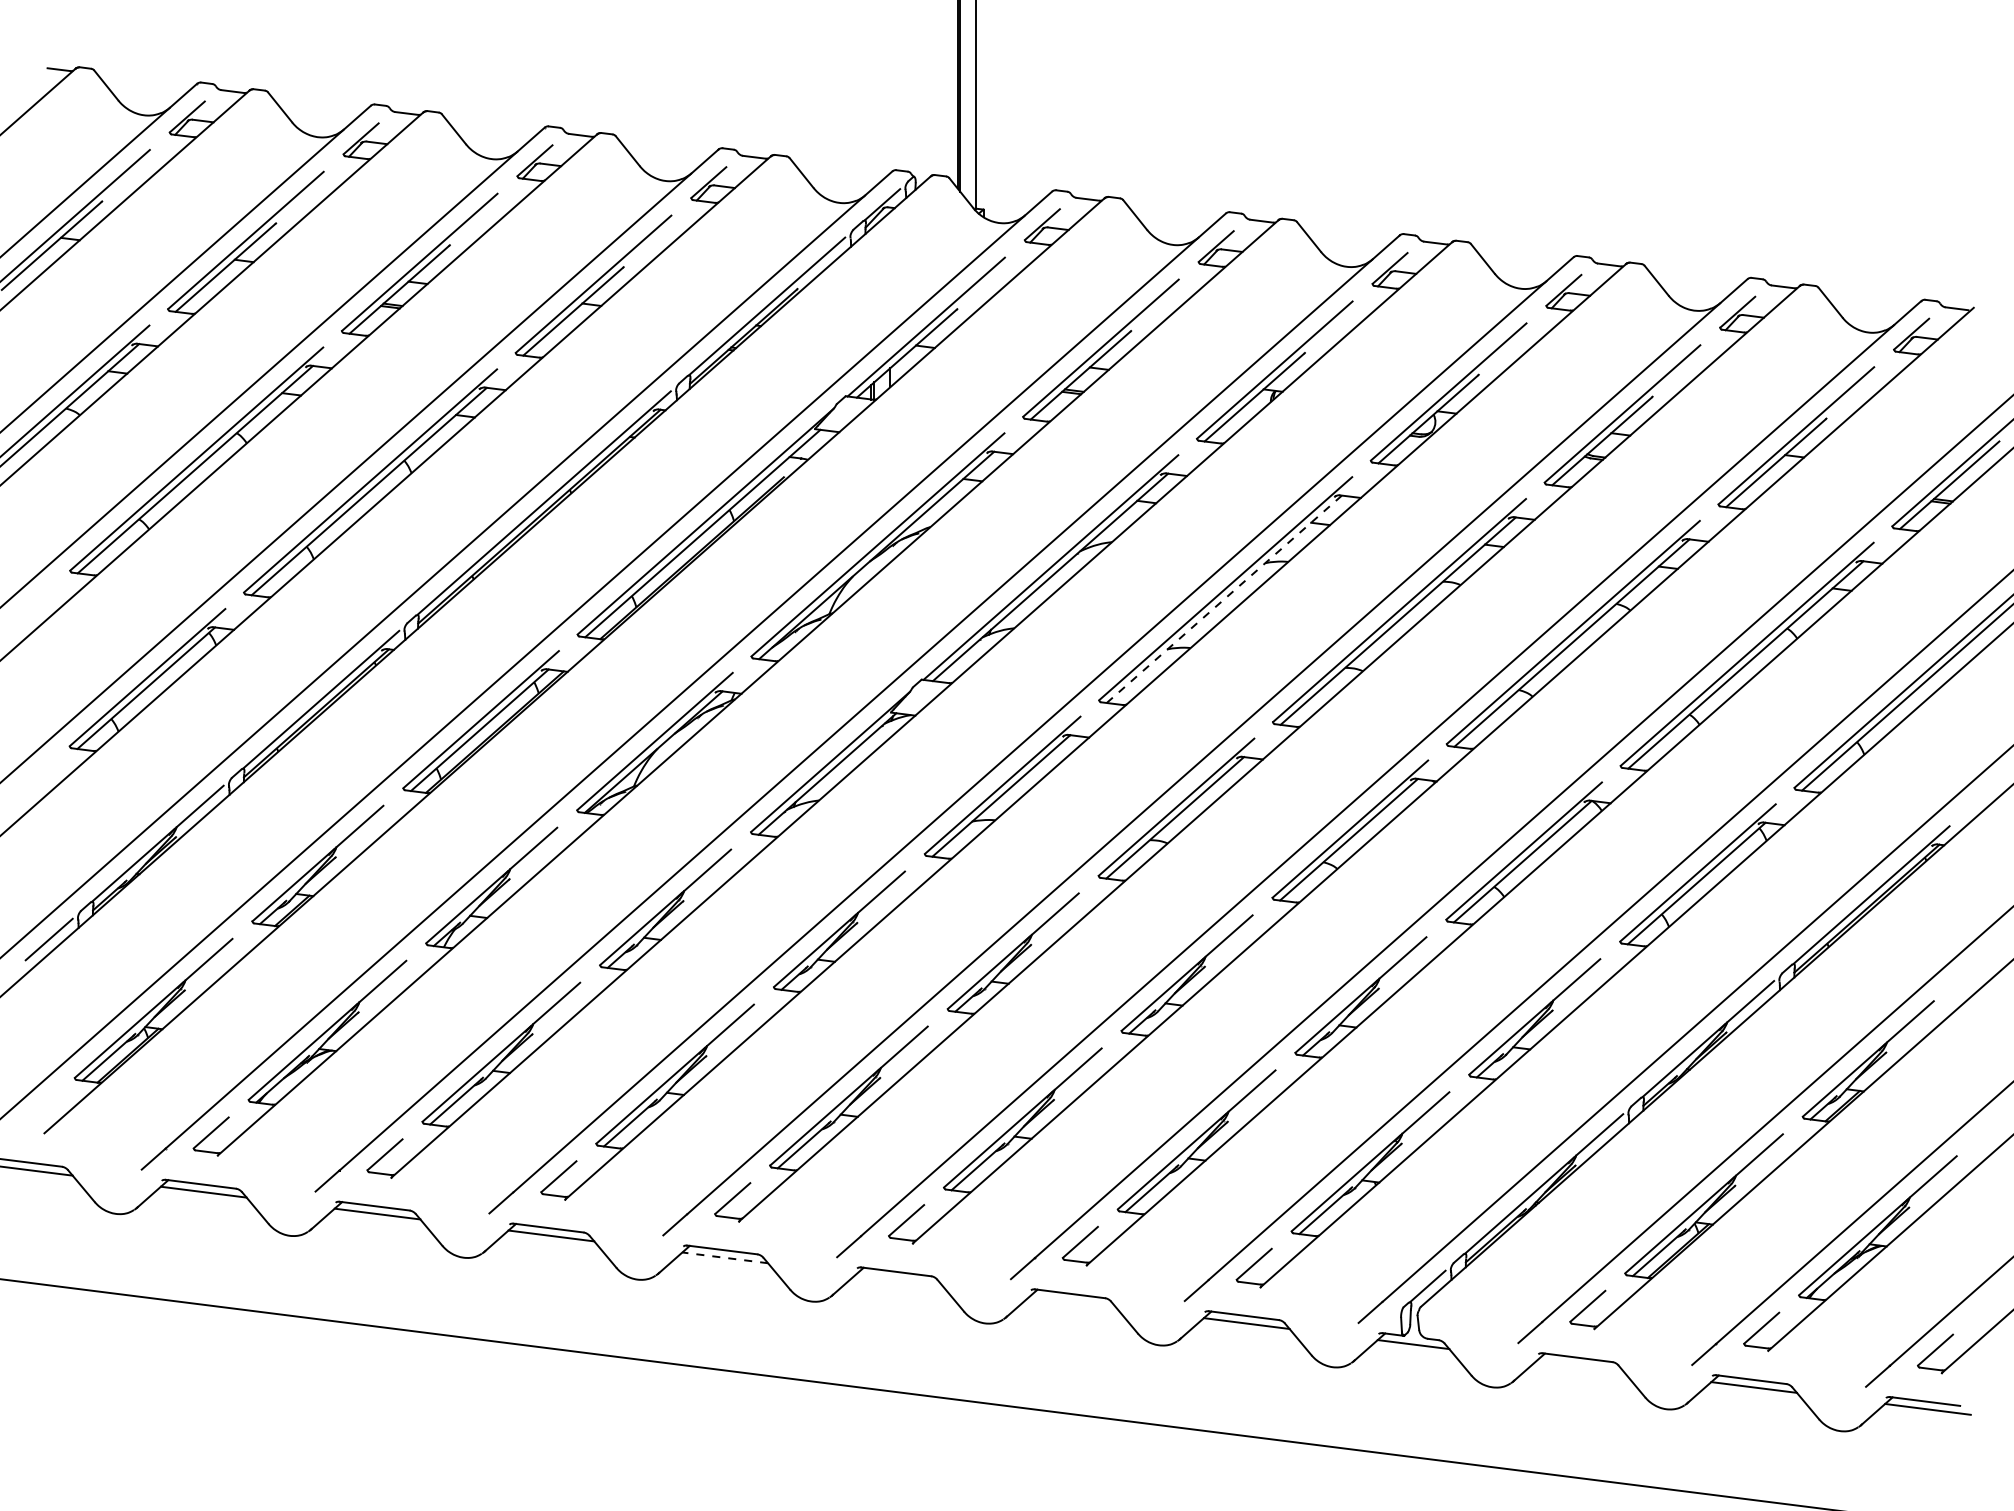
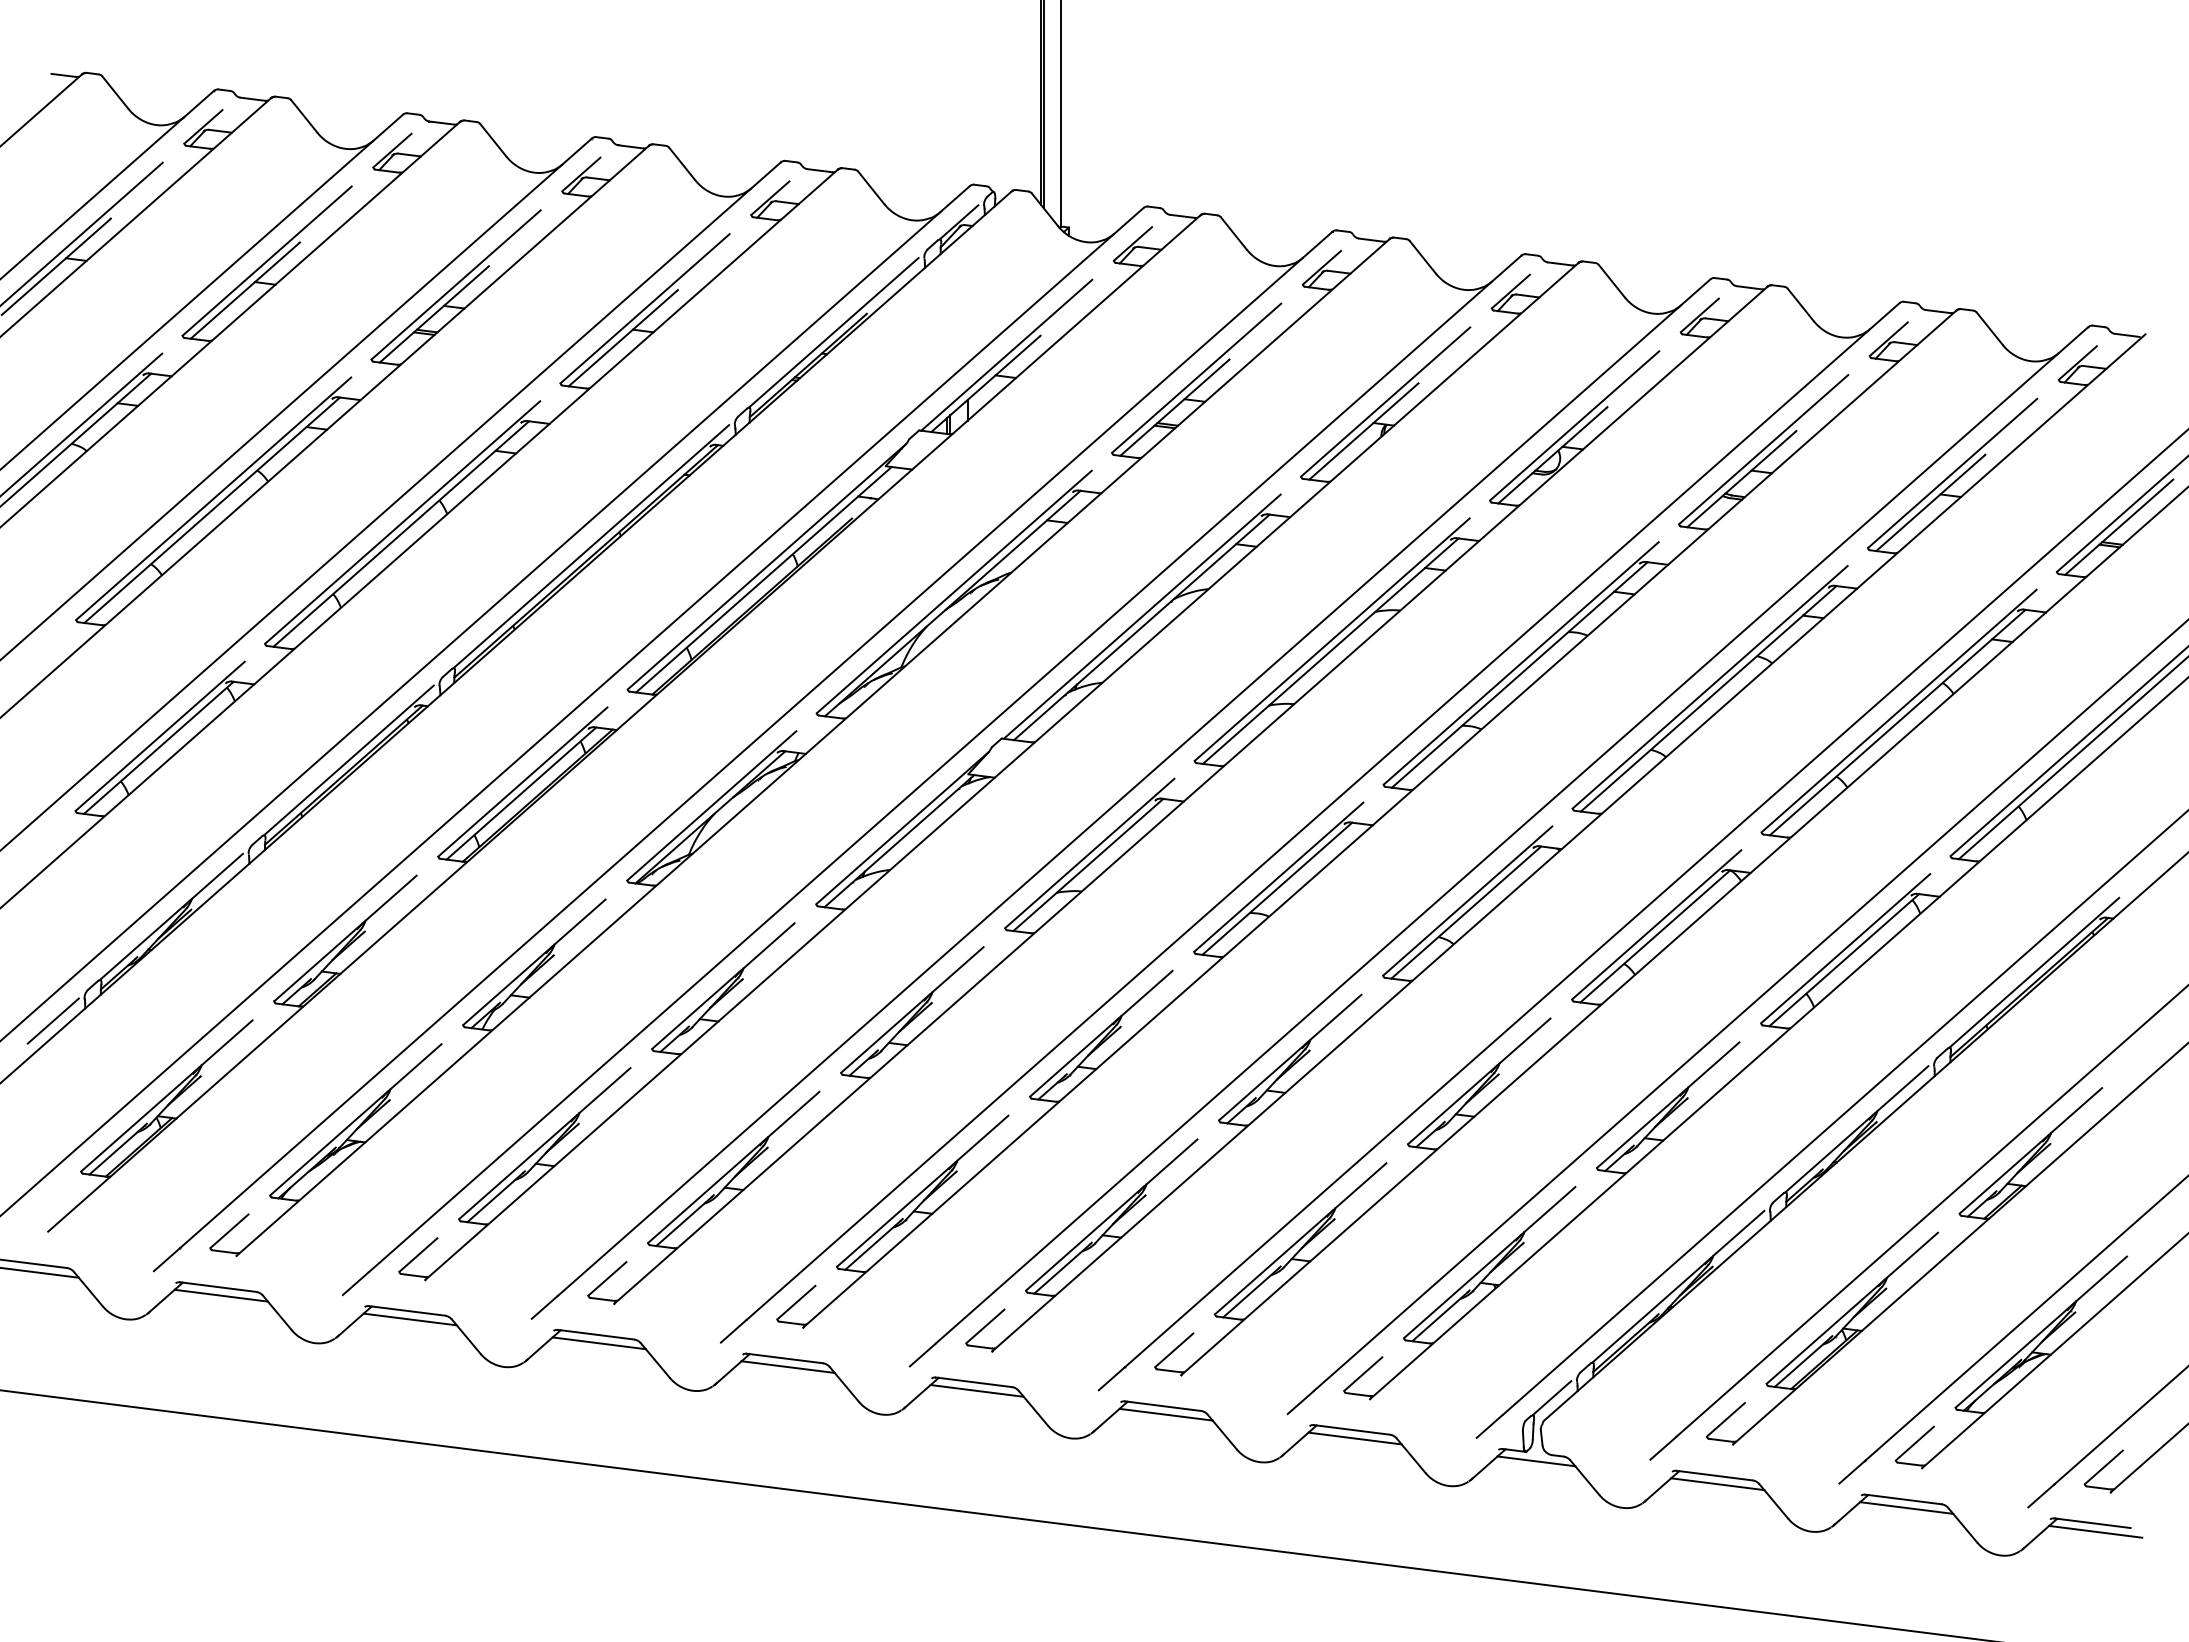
line: (1225, 598) -> (1331, 650), dashed -> solid
line: (725, 1258) -> (788, 1367), dashed -> solid
line: (898, 1279) -> (976, 1390), added
line: (1072, 1301) -> (1165, 1414), added
line: (1580, 1365) -> (1717, 1484), added

